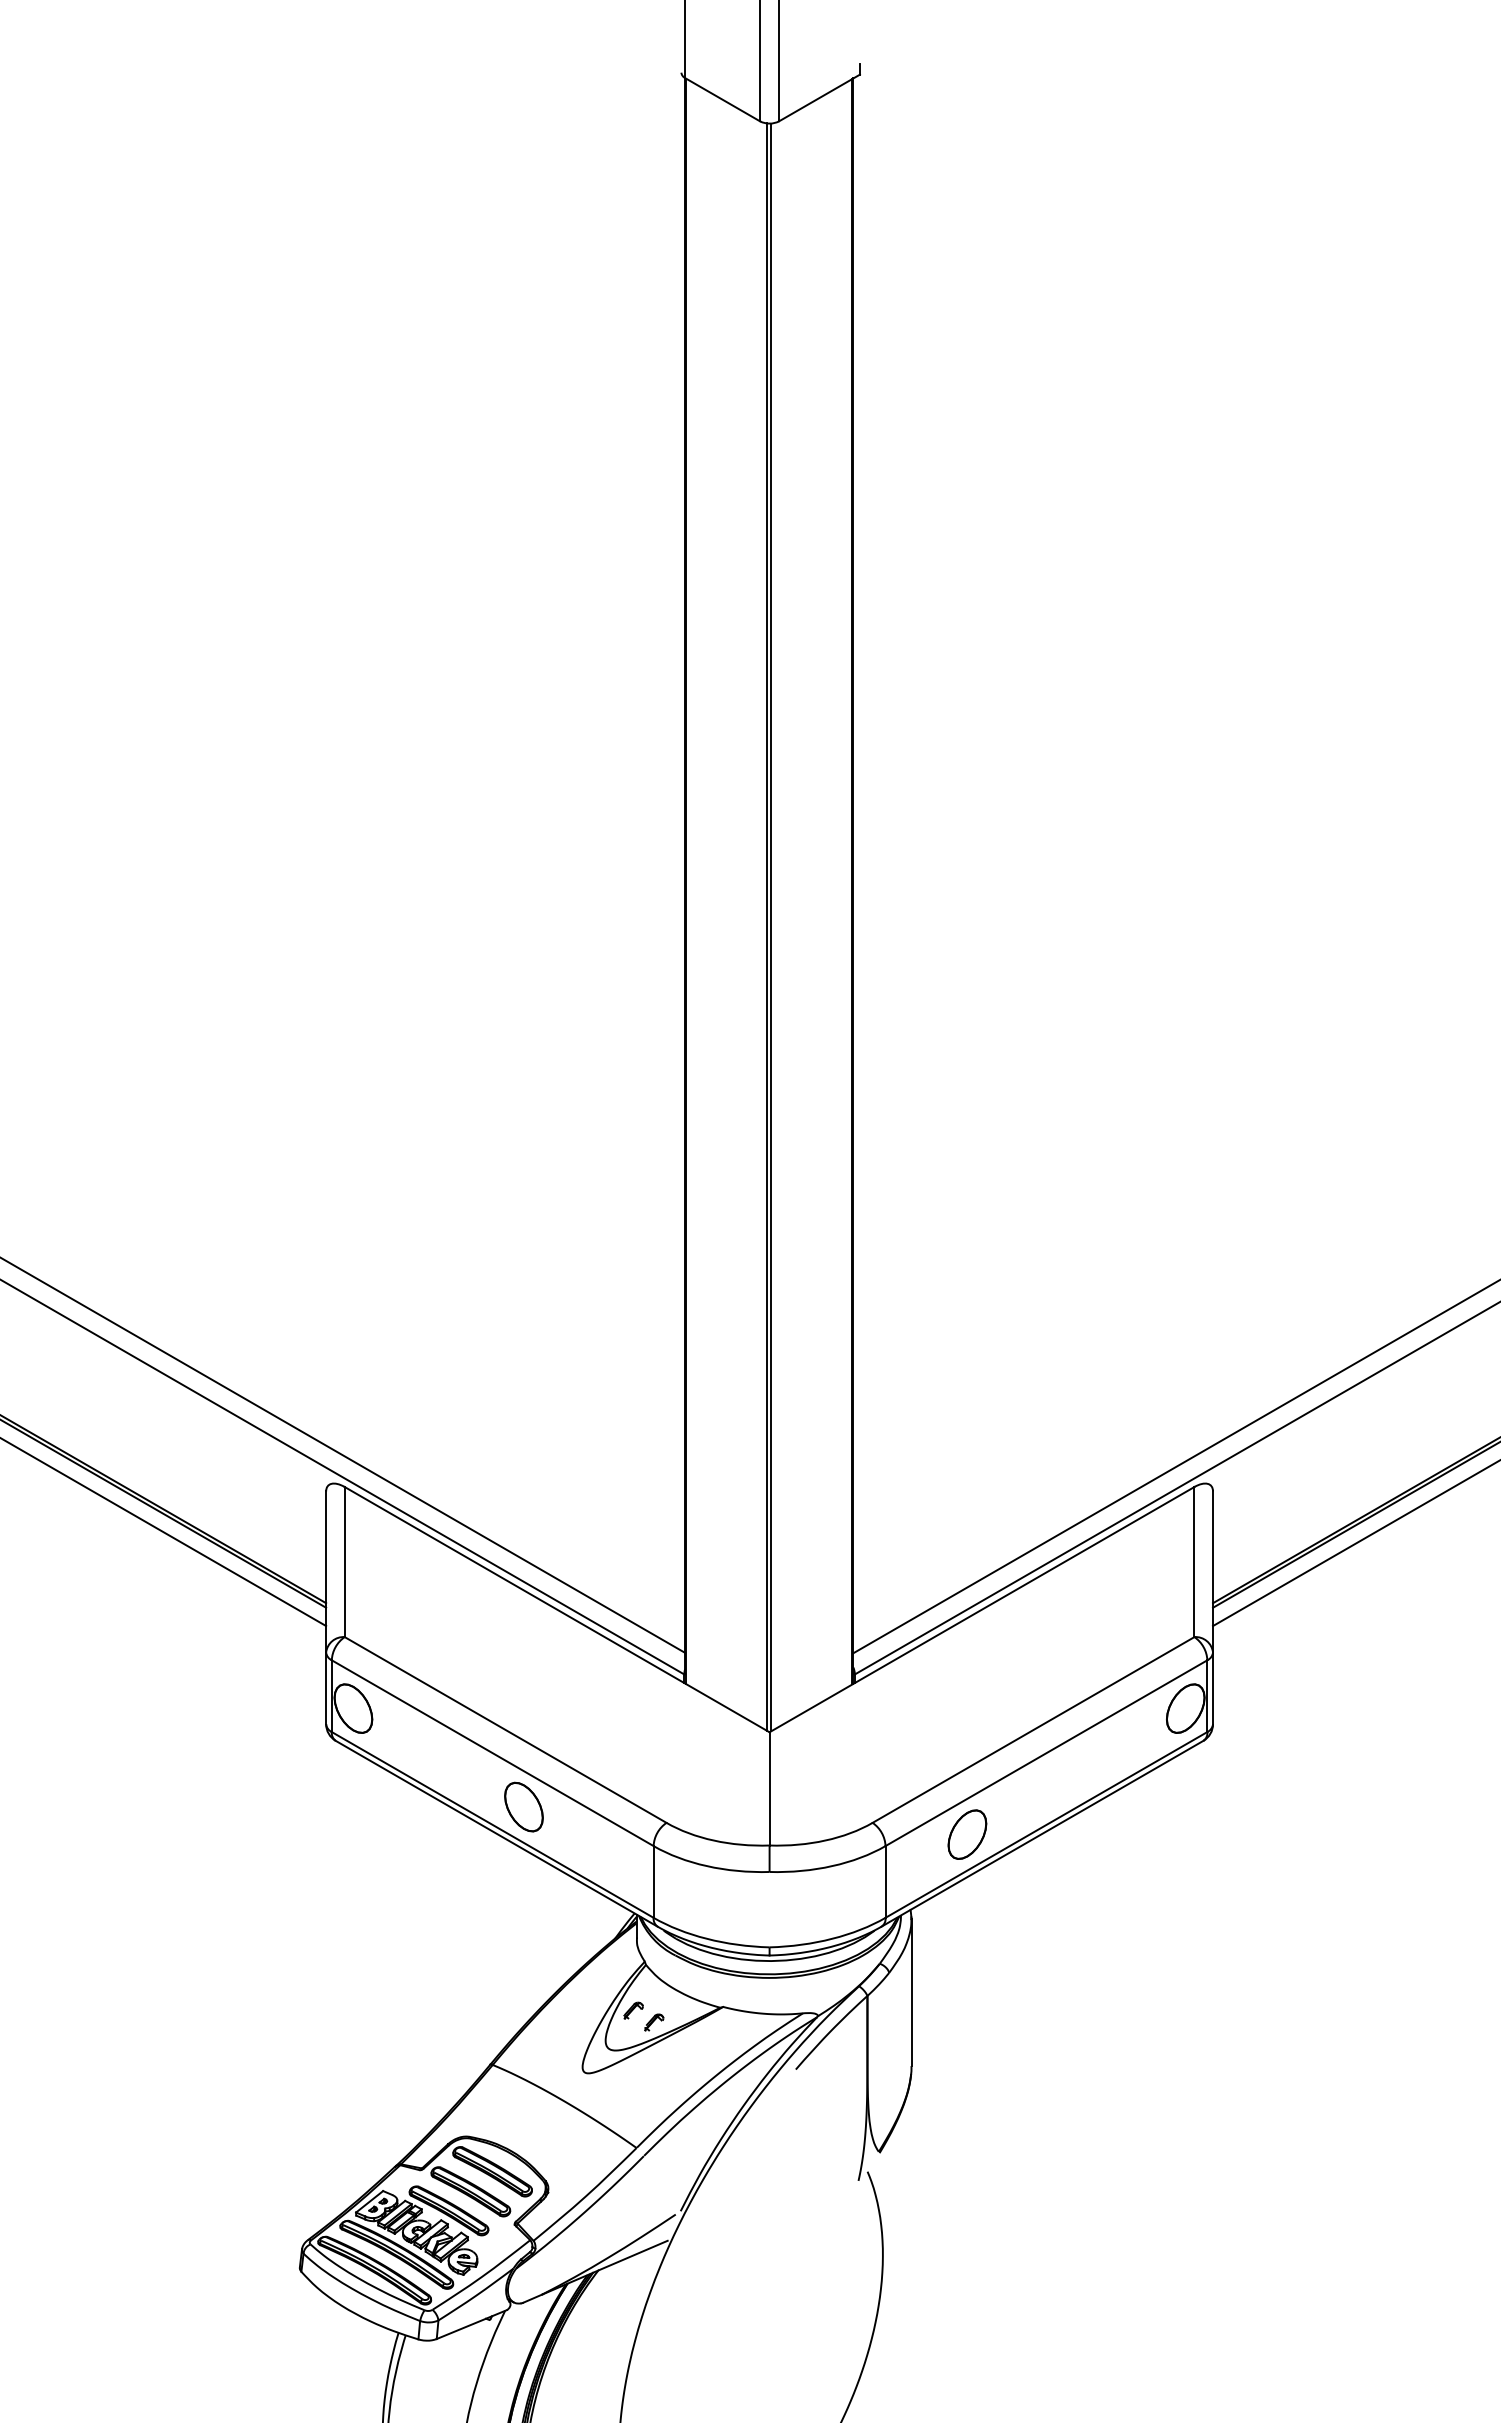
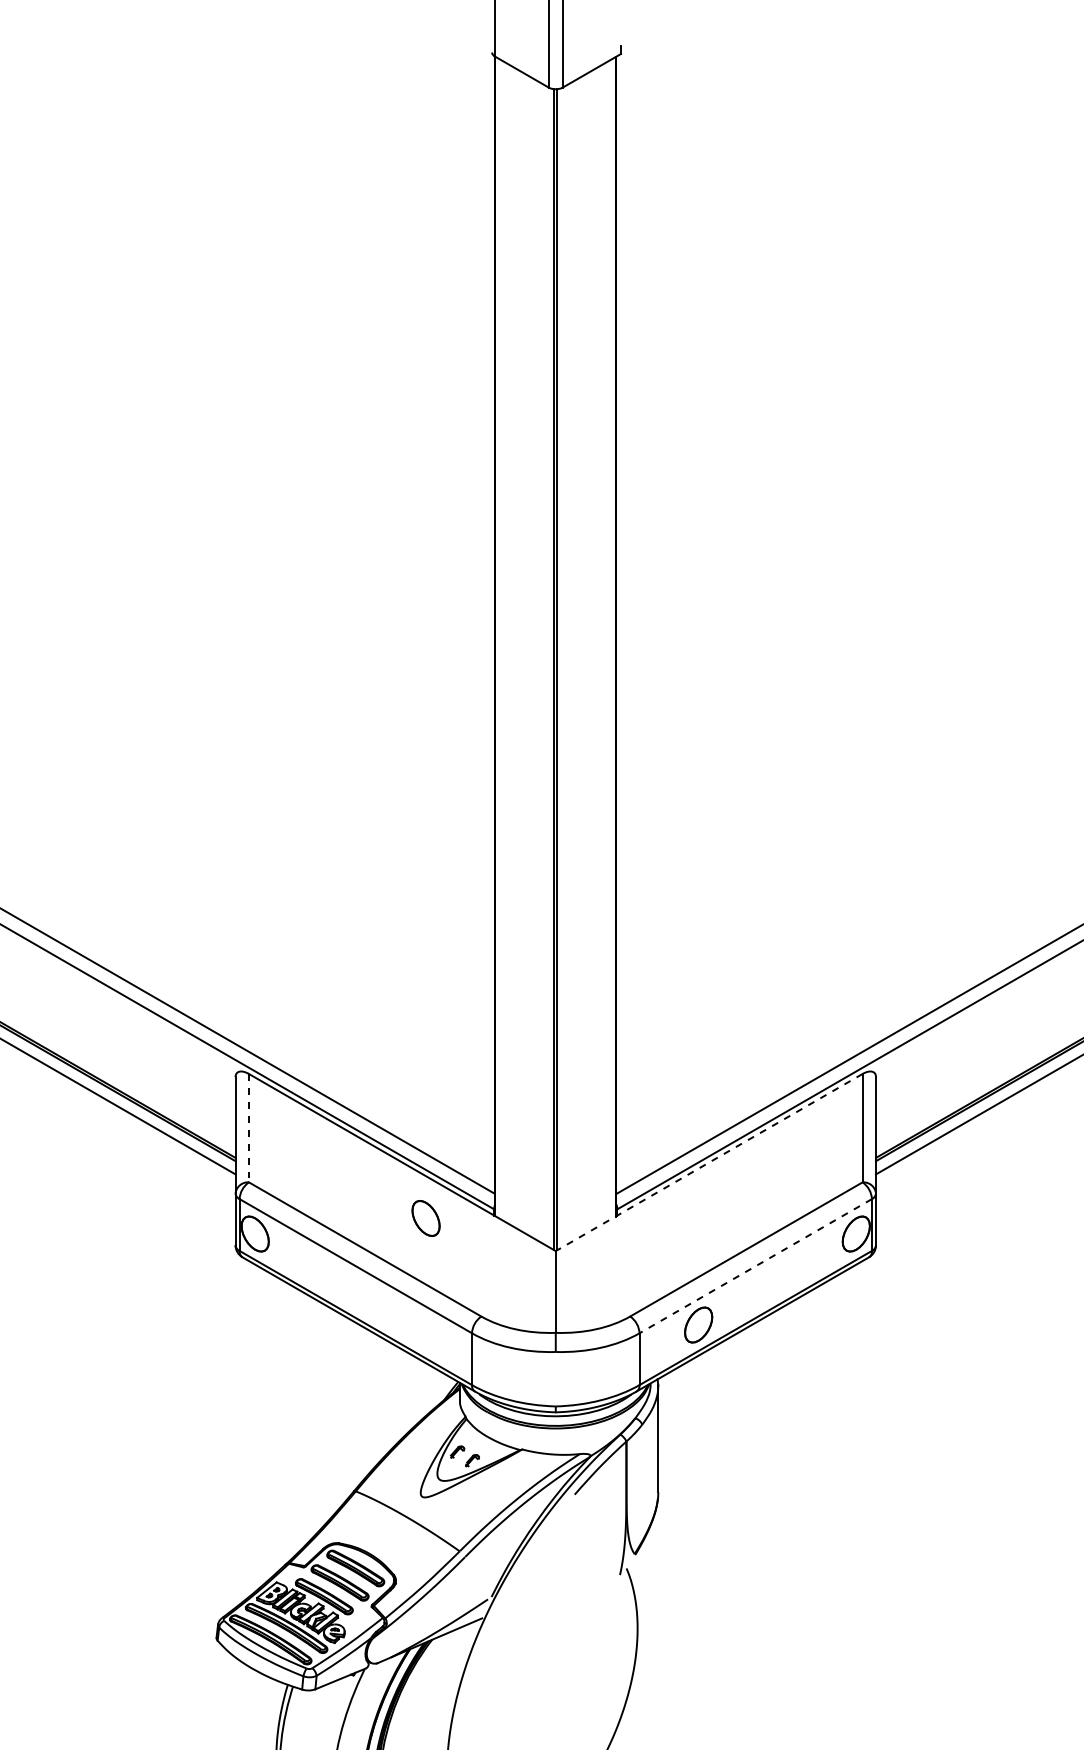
line: (344, 1562) -> (248, 1128), solid -> dashed
line: (981, 1609) -> (708, 1162), solid -> dashed
line: (1046, 1753) -> (755, 1266), solid -> dashed
part: (523, 1806) -> (425, 1218), moved

